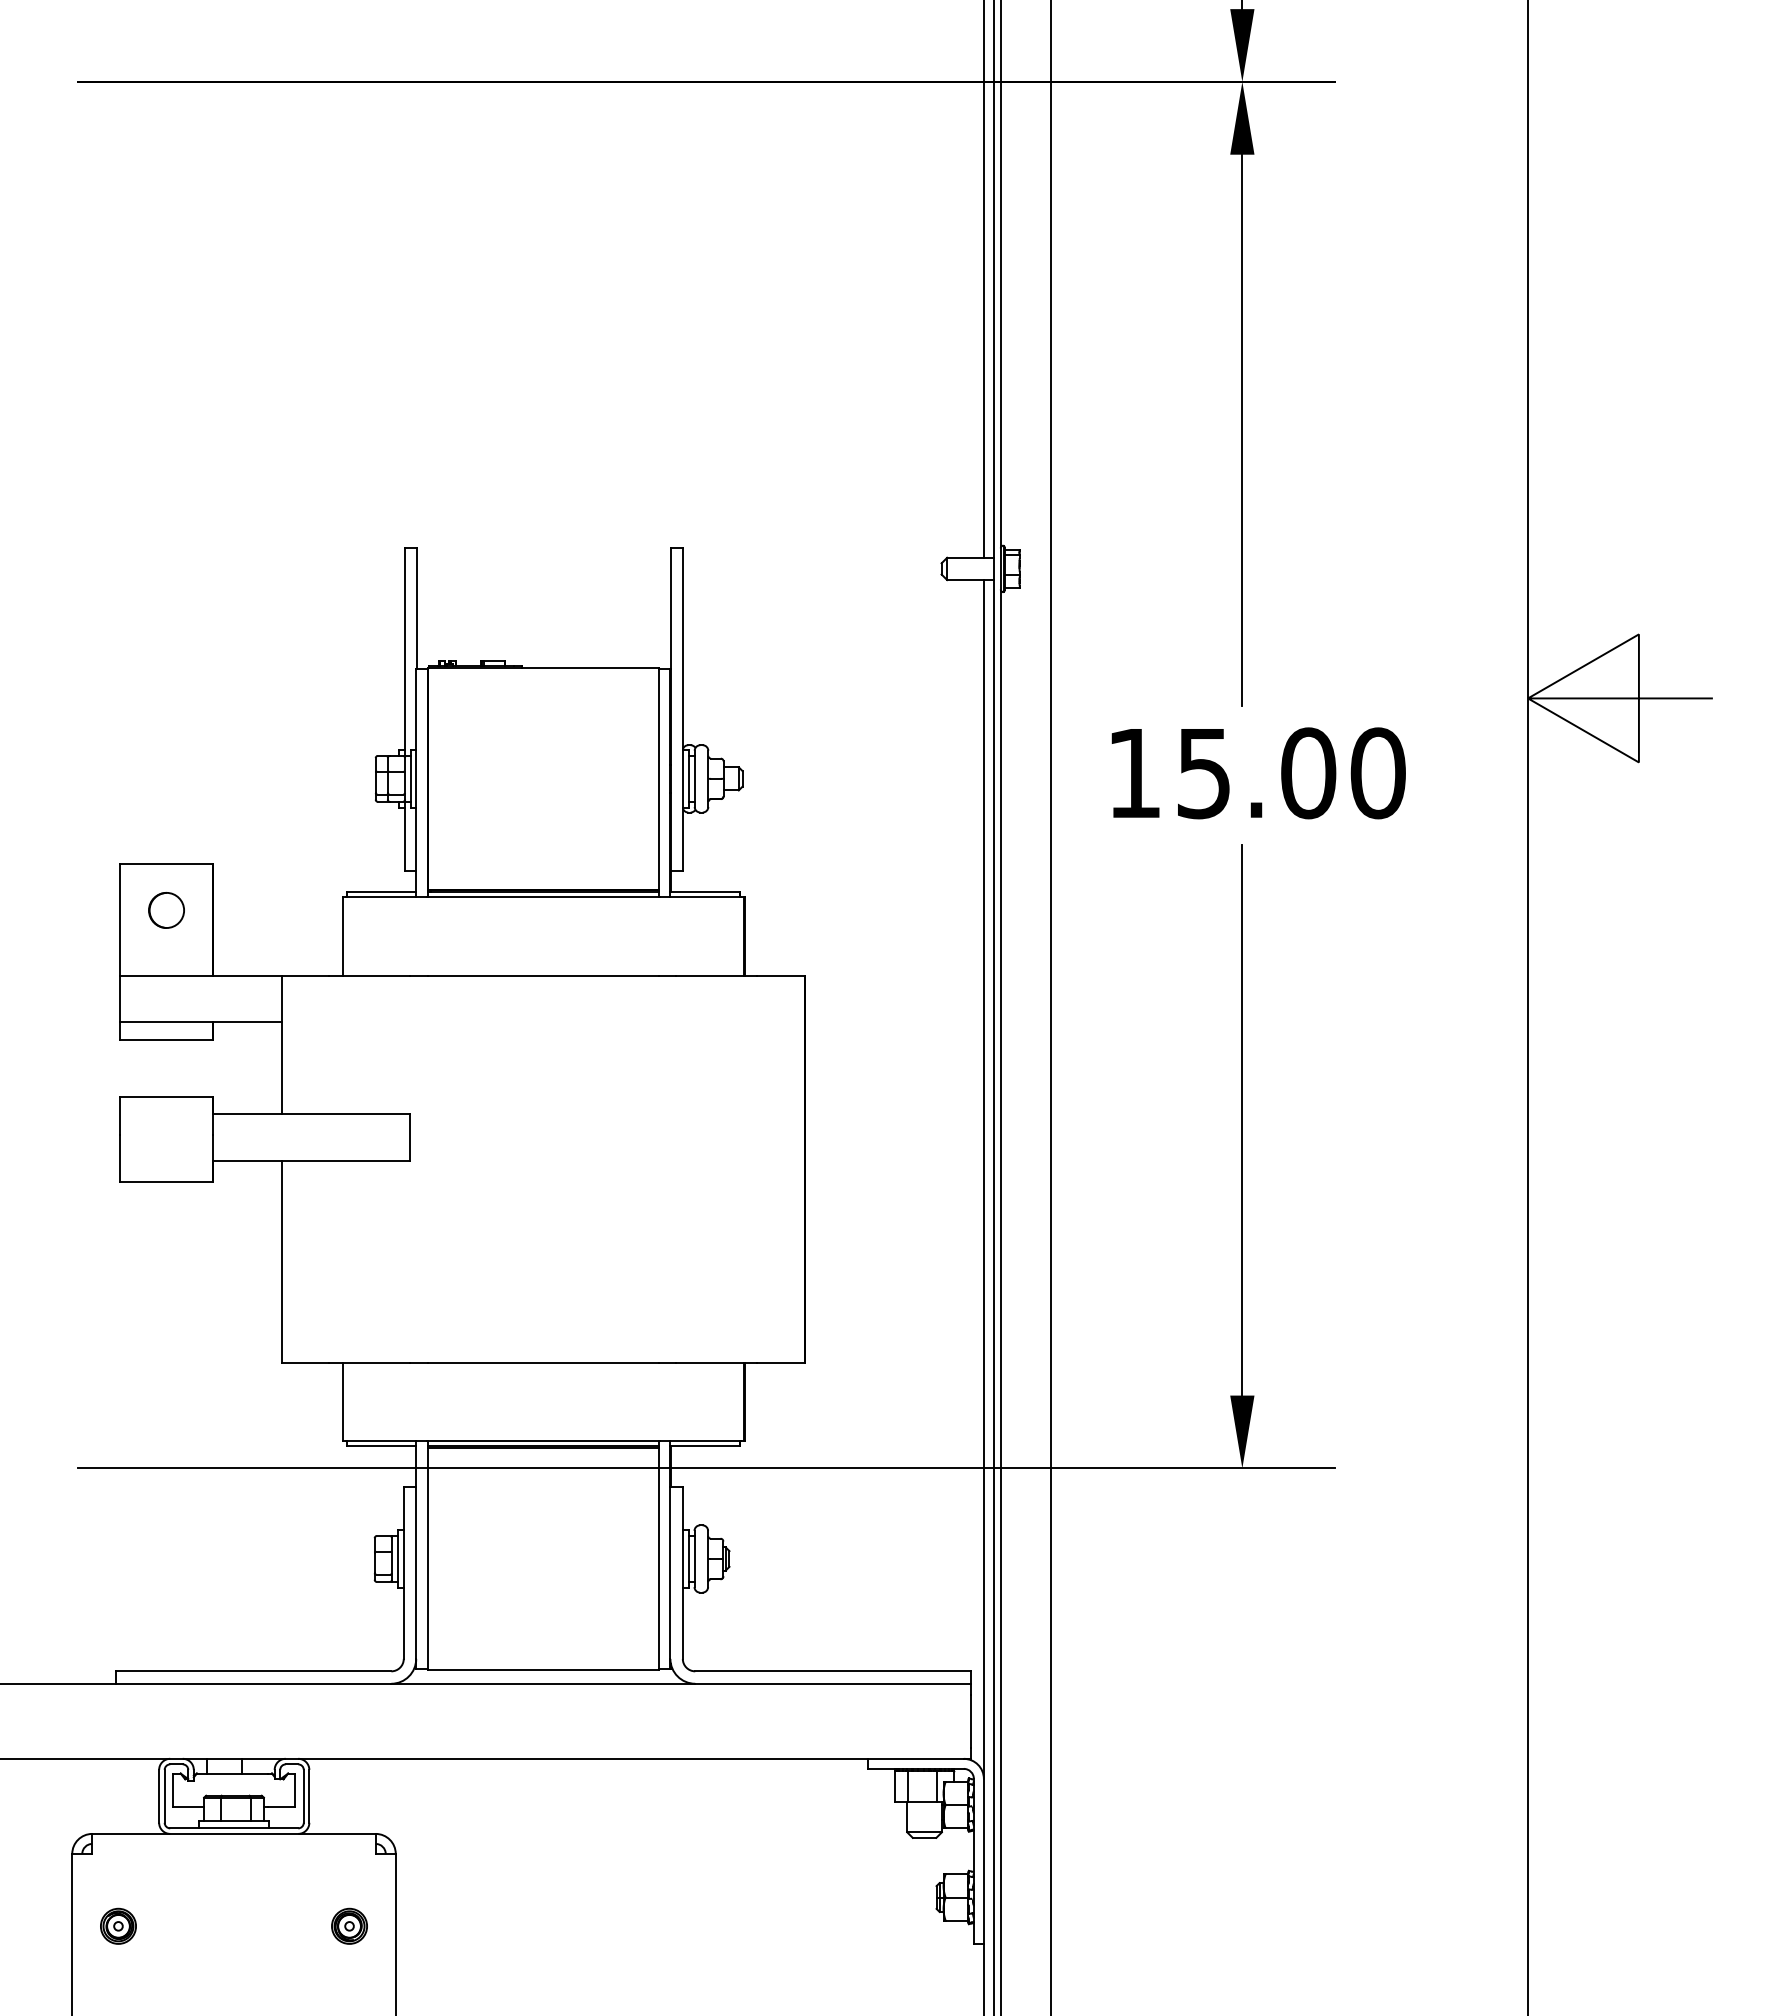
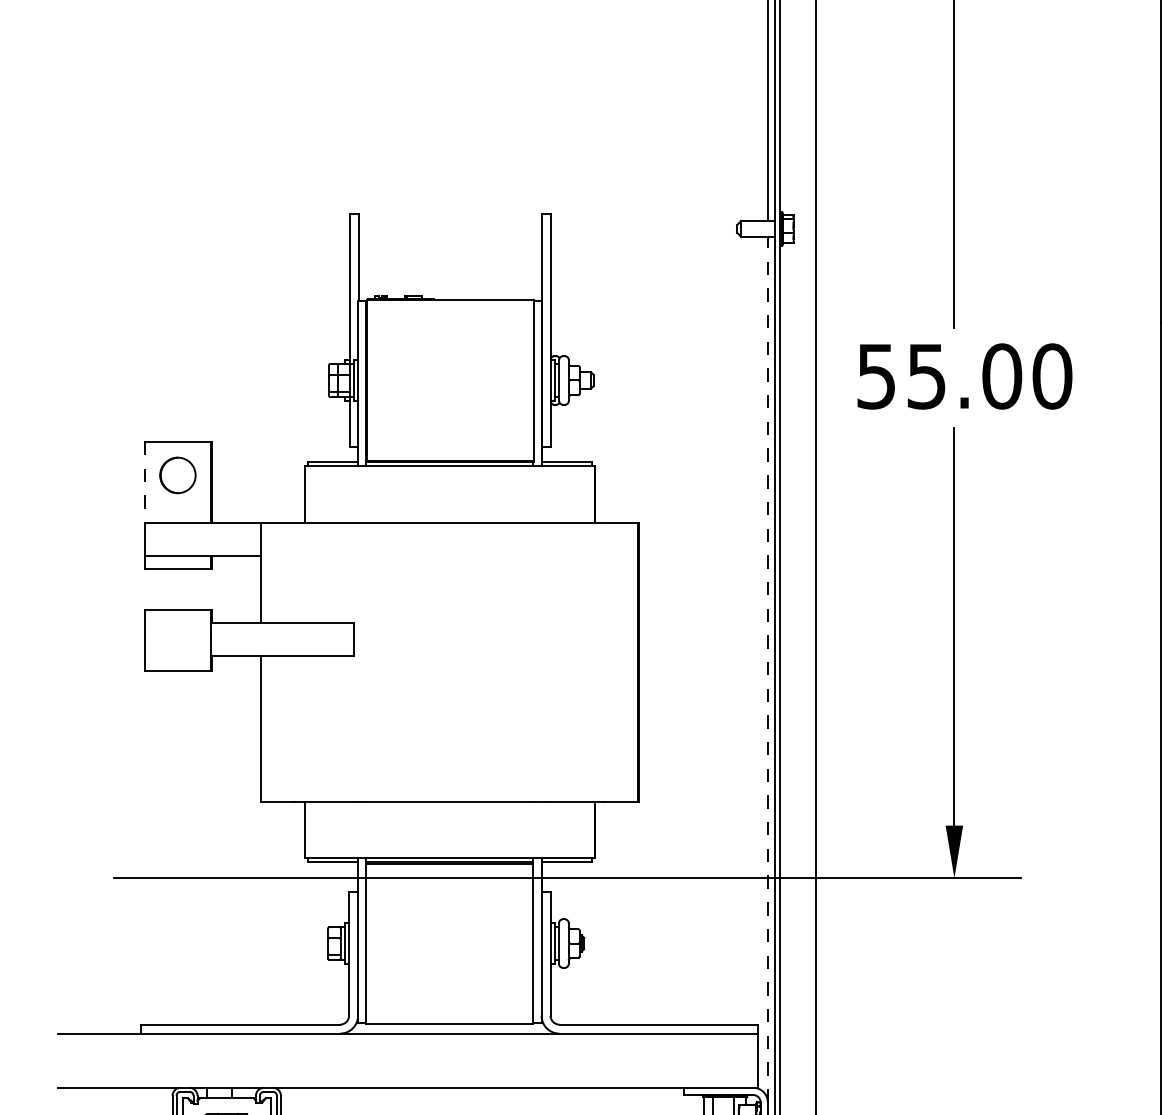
text: (1133, 774) -> (875, 377), 15.00 -> 55.00
circle: (166, 910) -> (177, 475), size x1.4
line: (120, 919) -> (144, 481), solid -> dashed
line: (983, 1178) -> (767, 668), solid -> dashed

